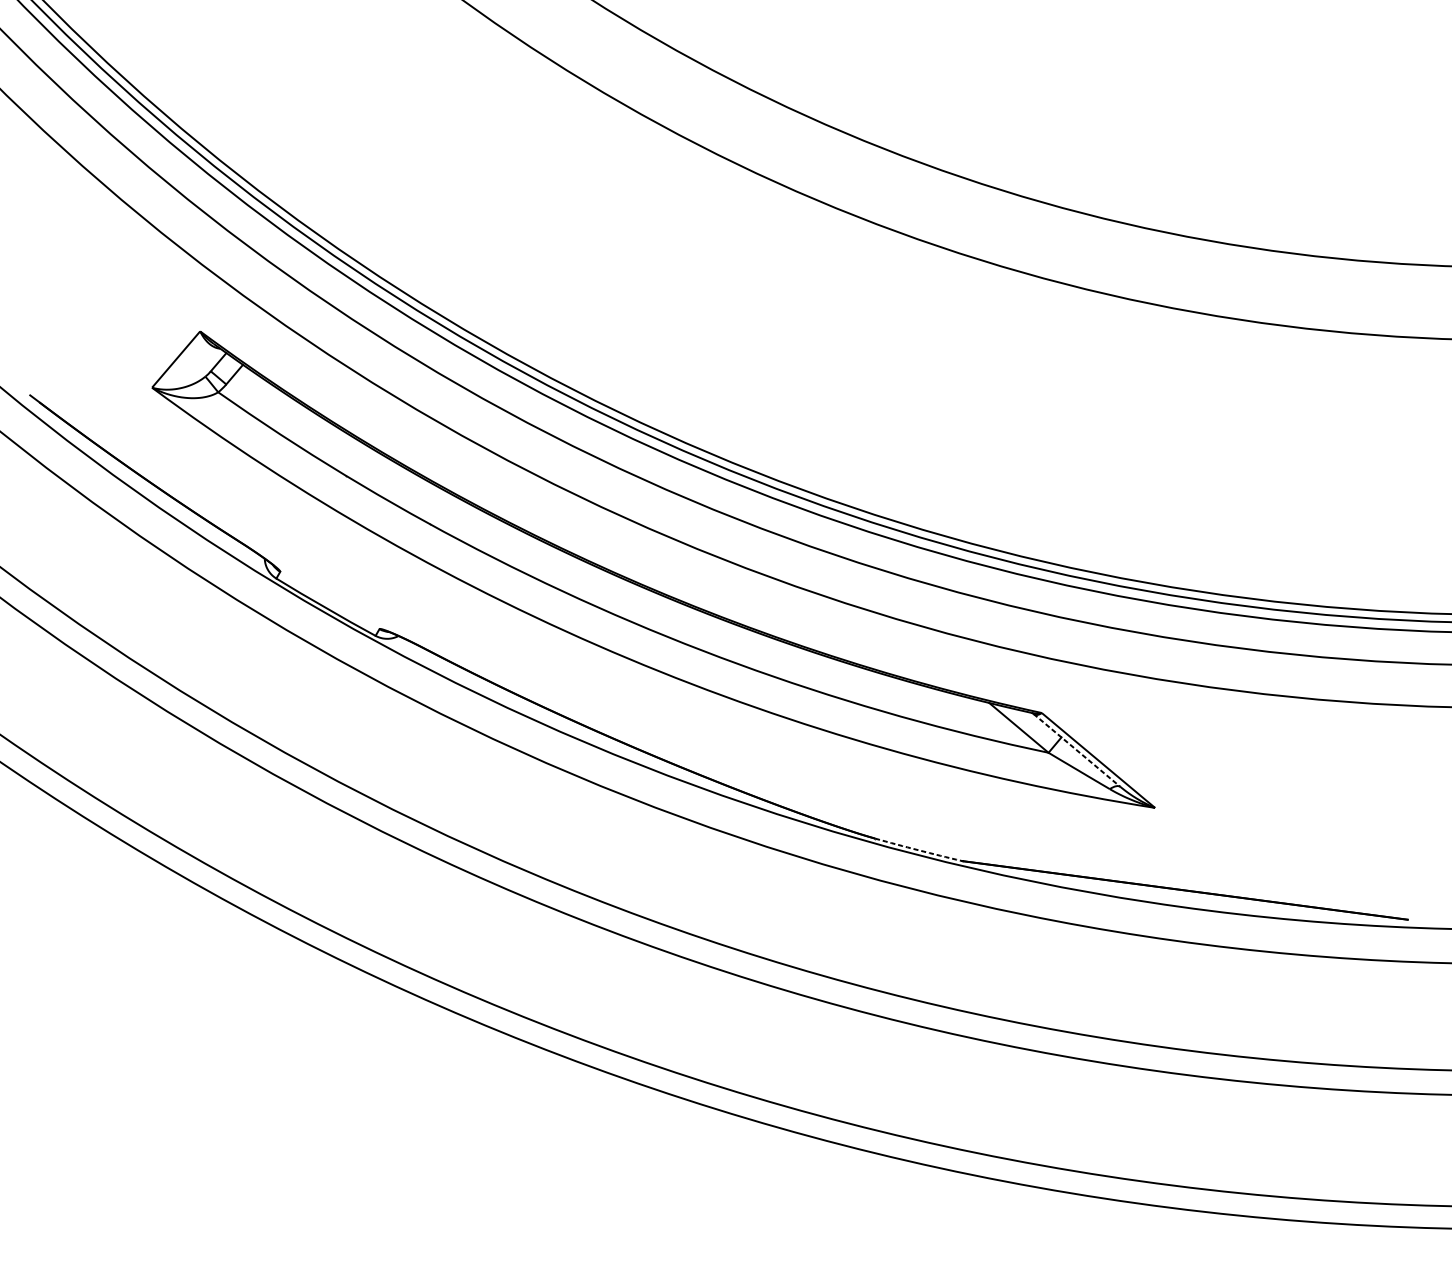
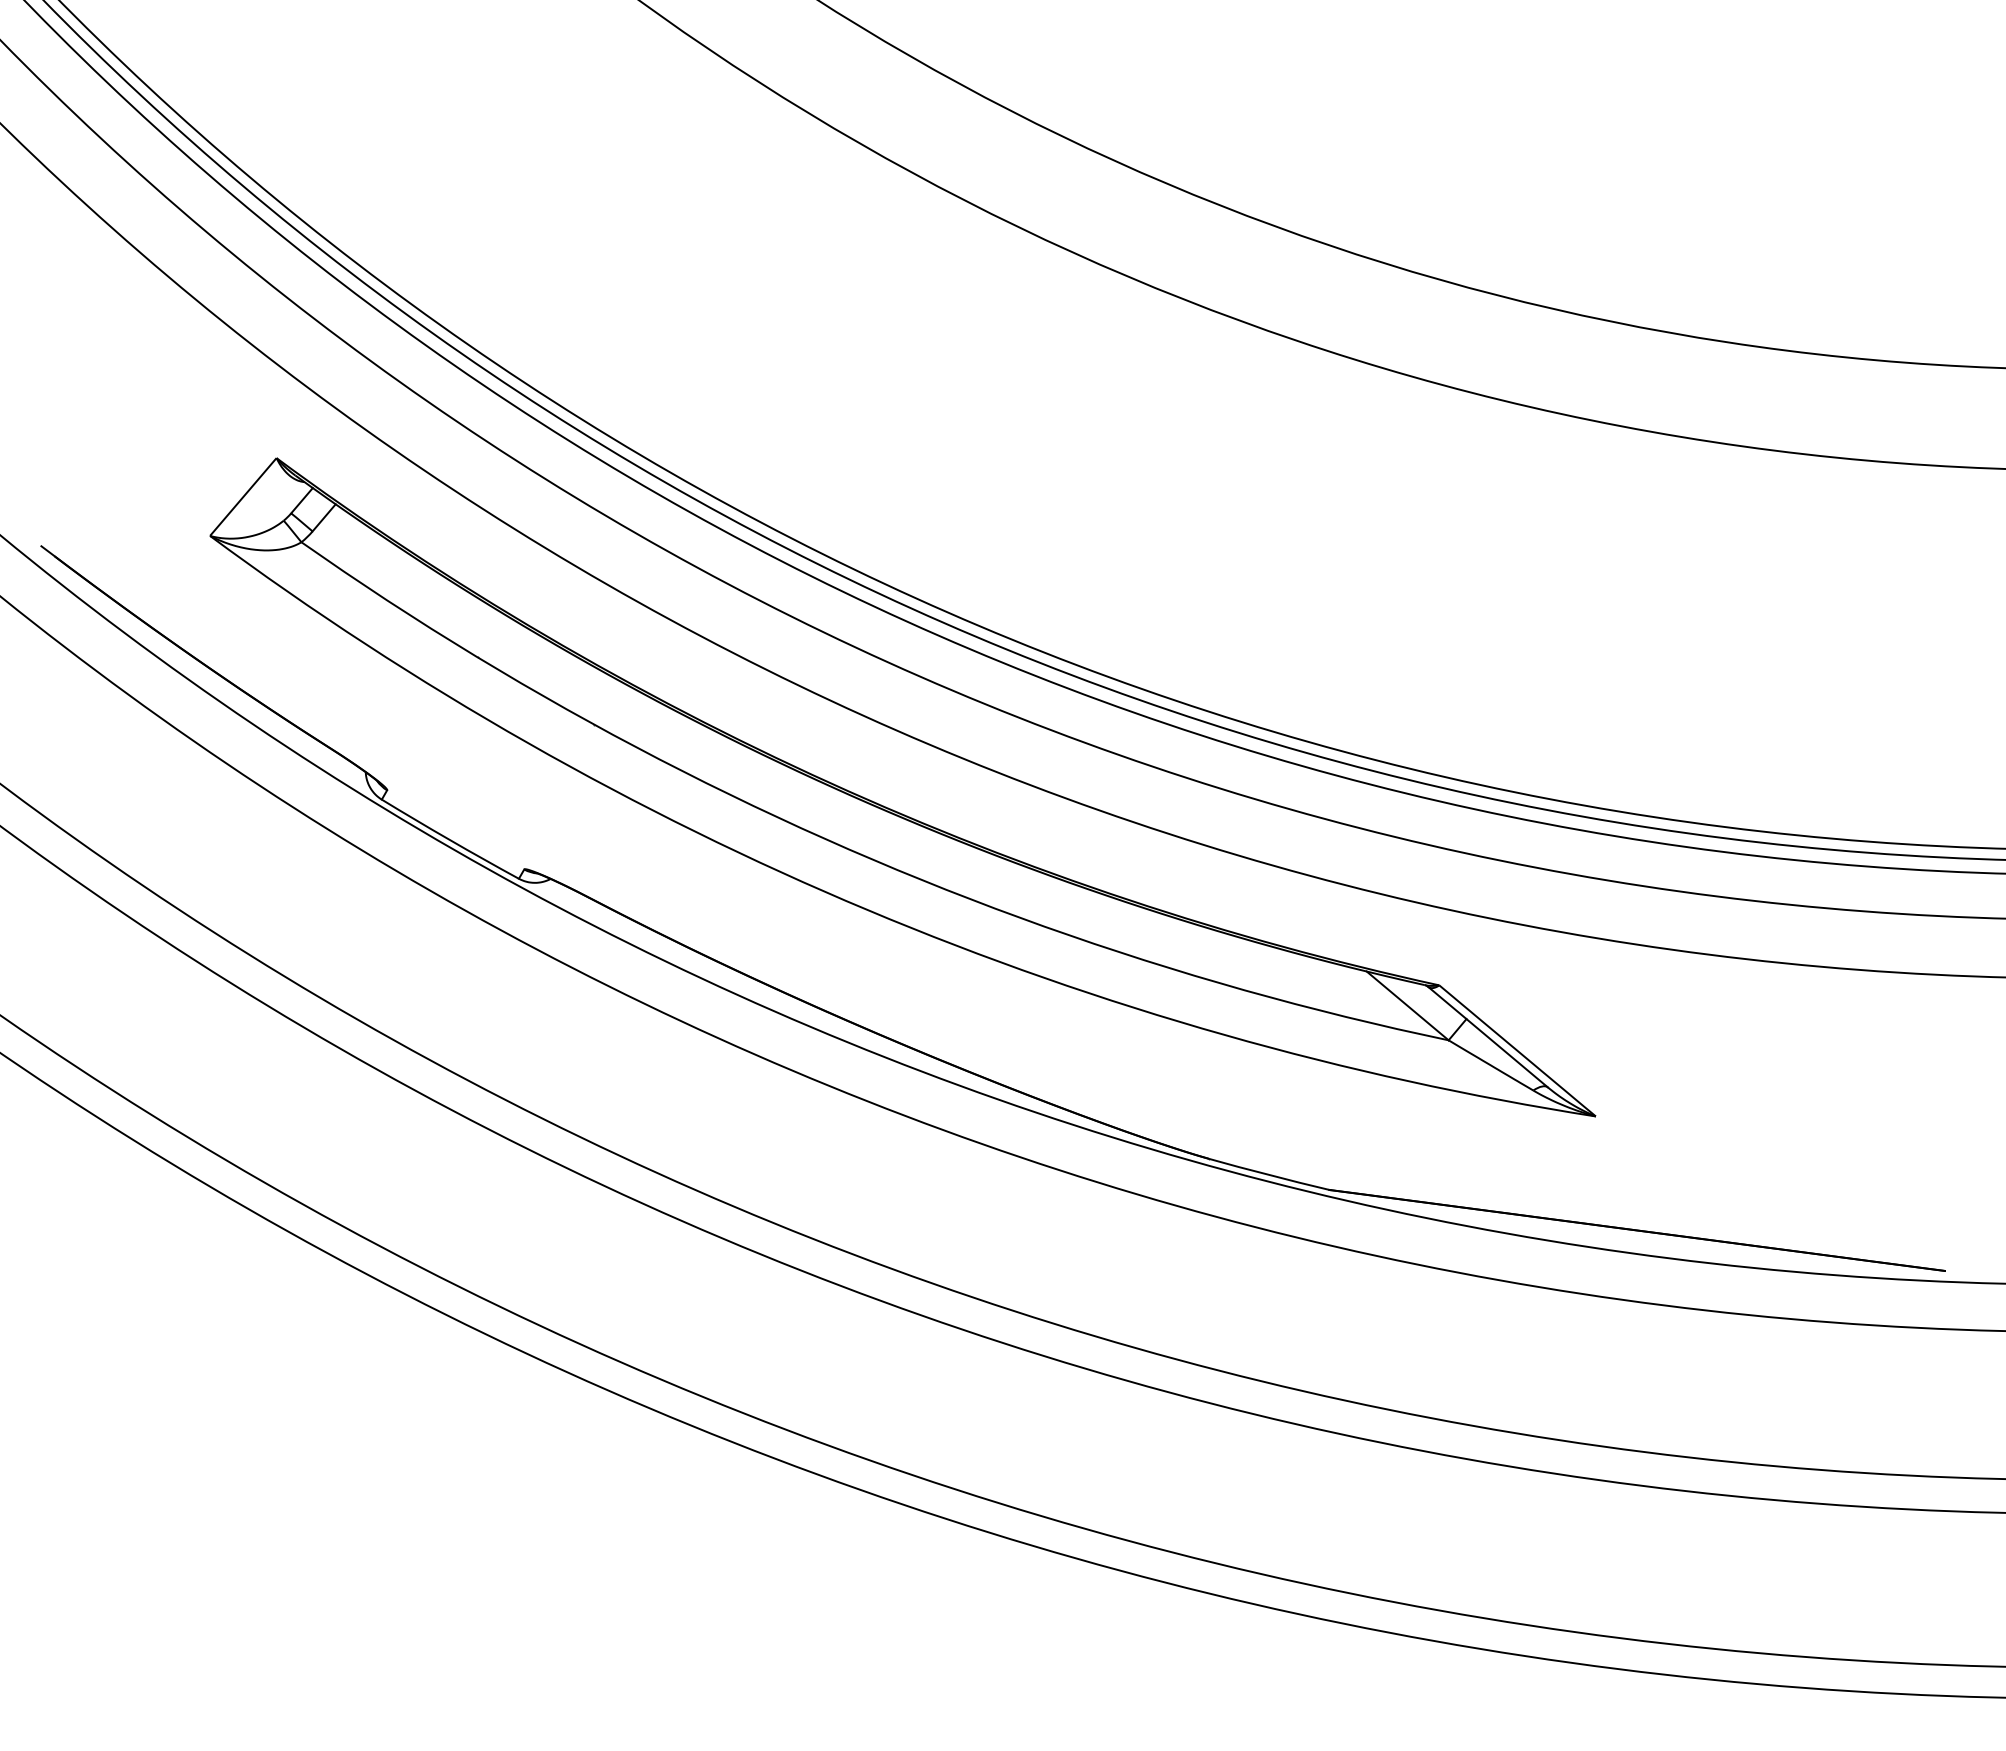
line: (1077, 750) -> (1488, 1037), dashed -> solid
arc: (918, 849) -> (1268, 1174), dashed -> solid

